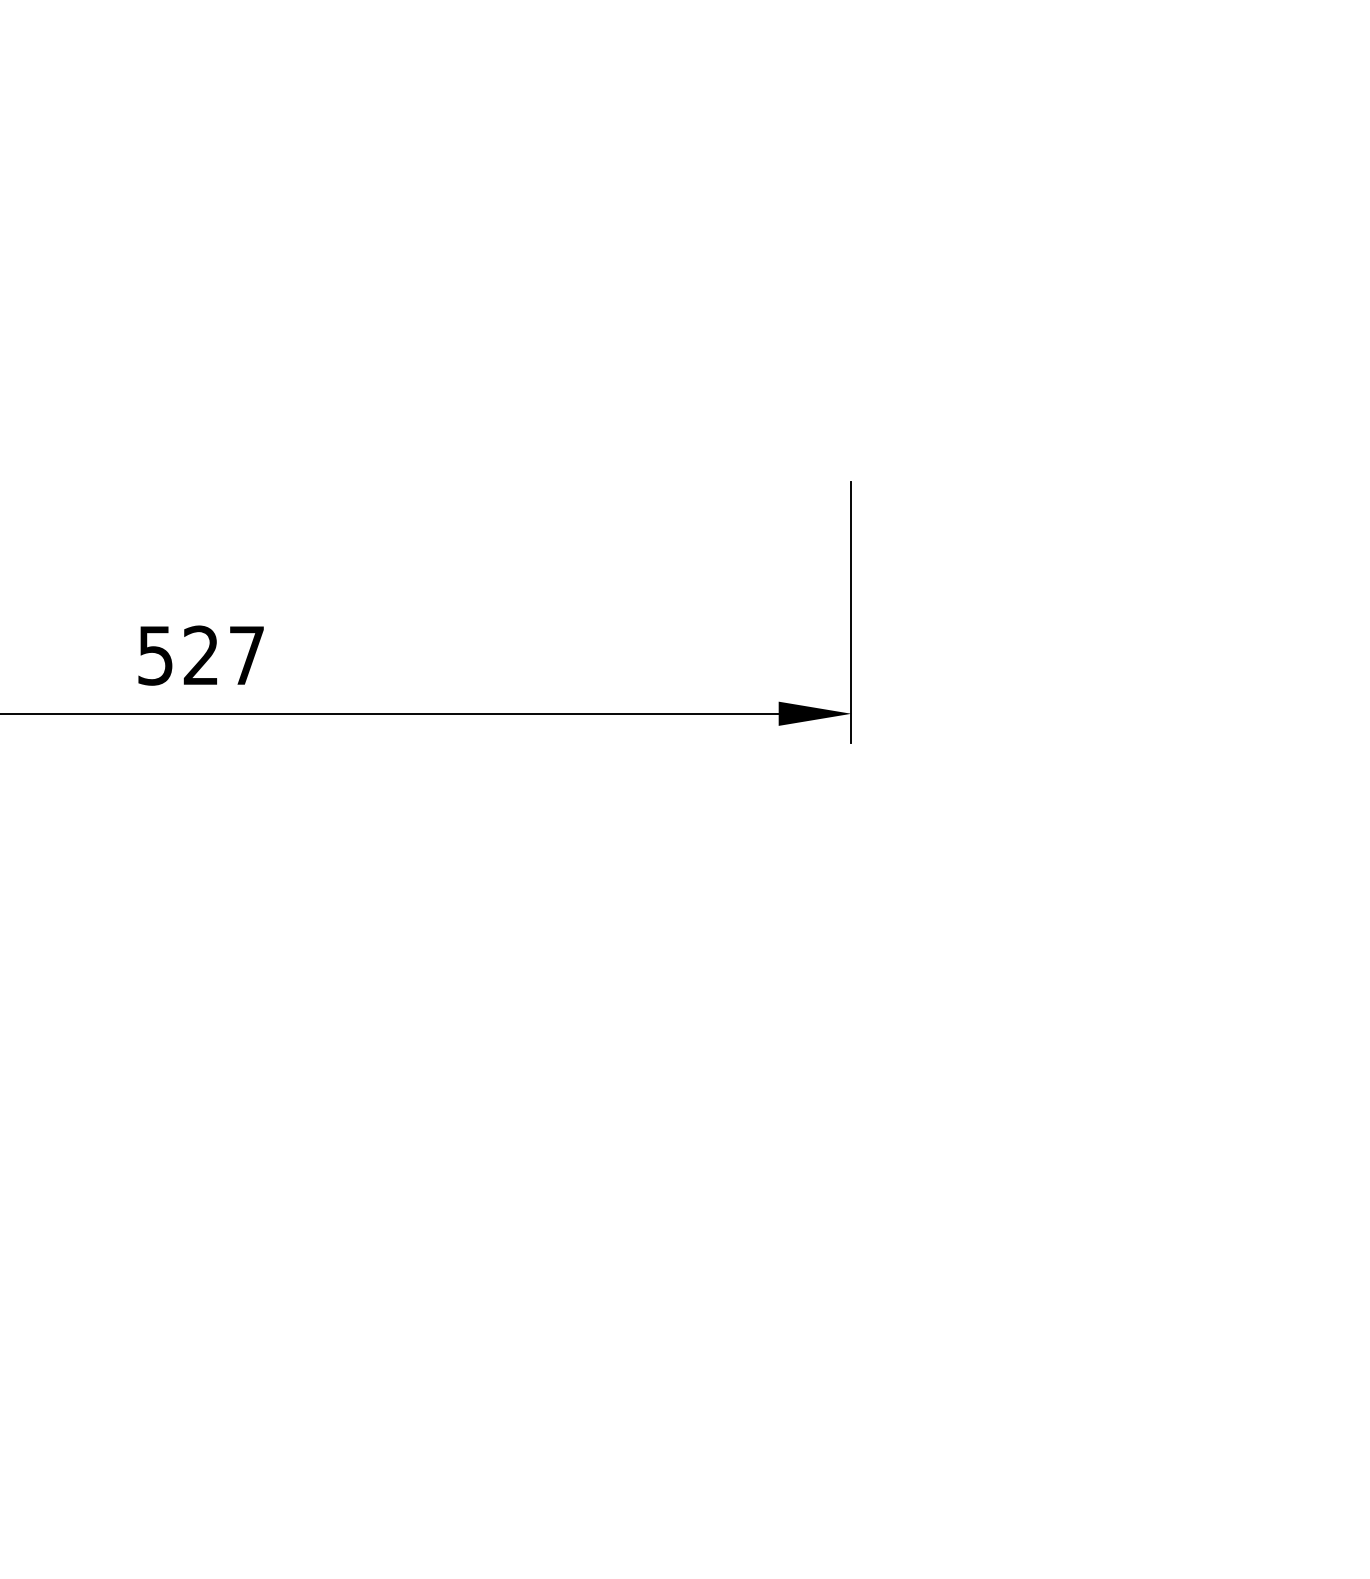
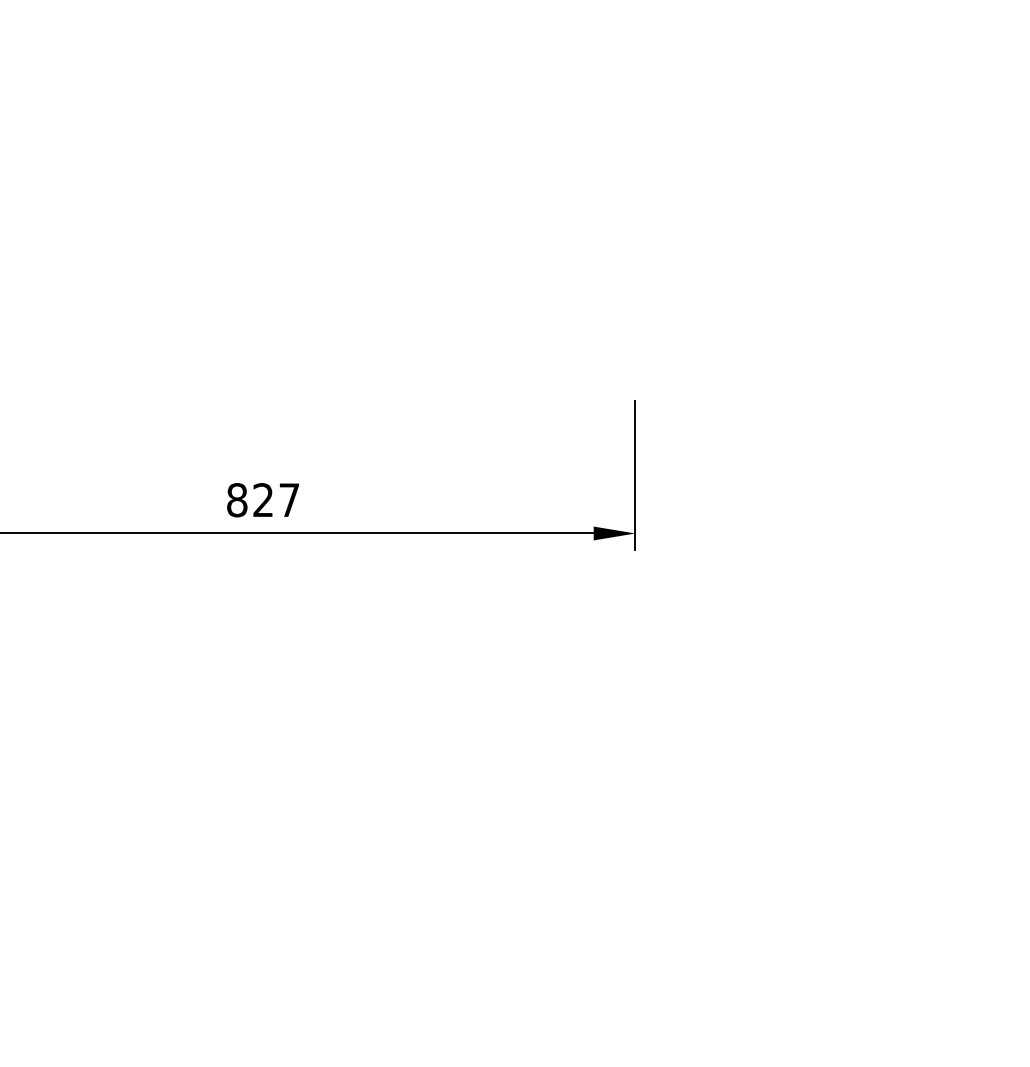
text: (156, 656) -> (237, 500), 527 -> 827

